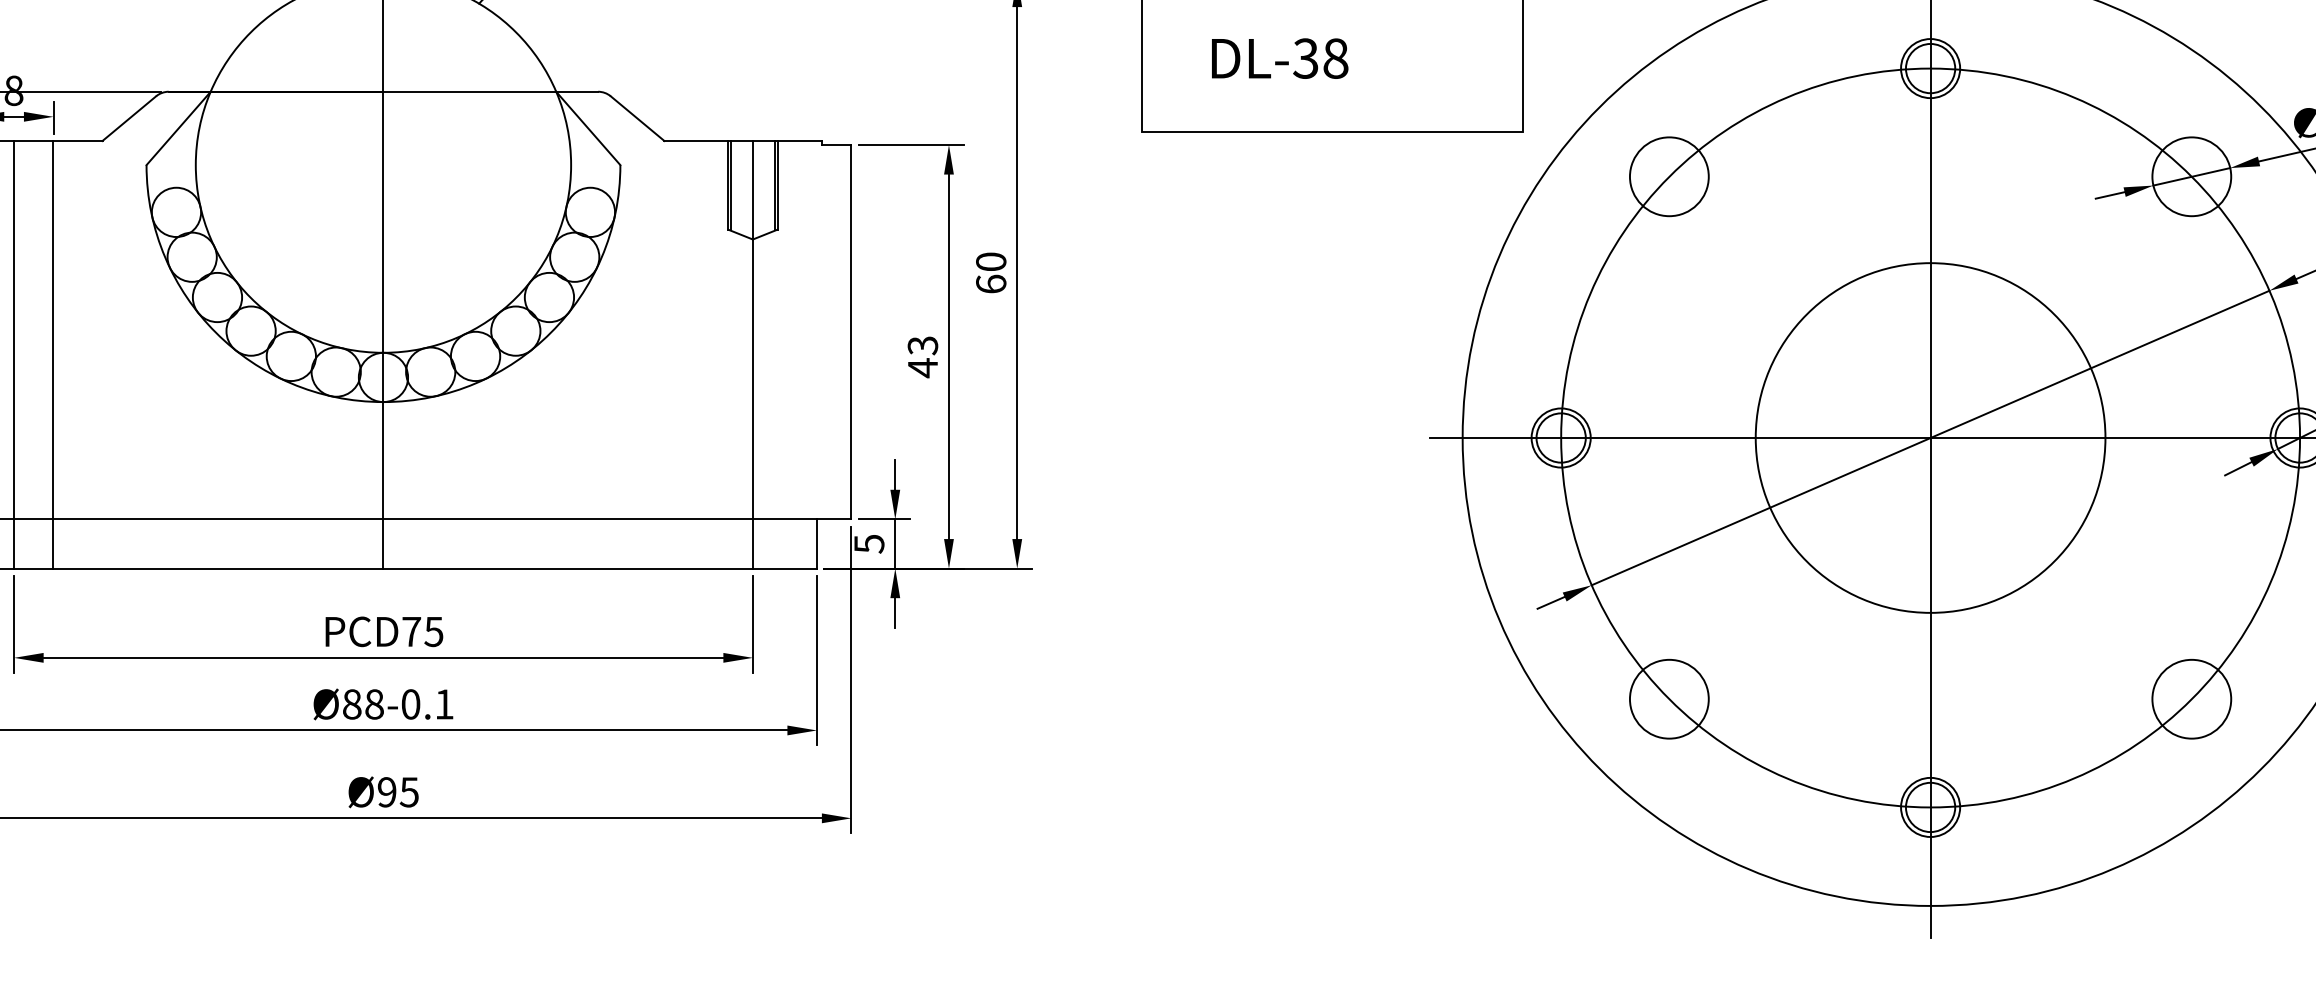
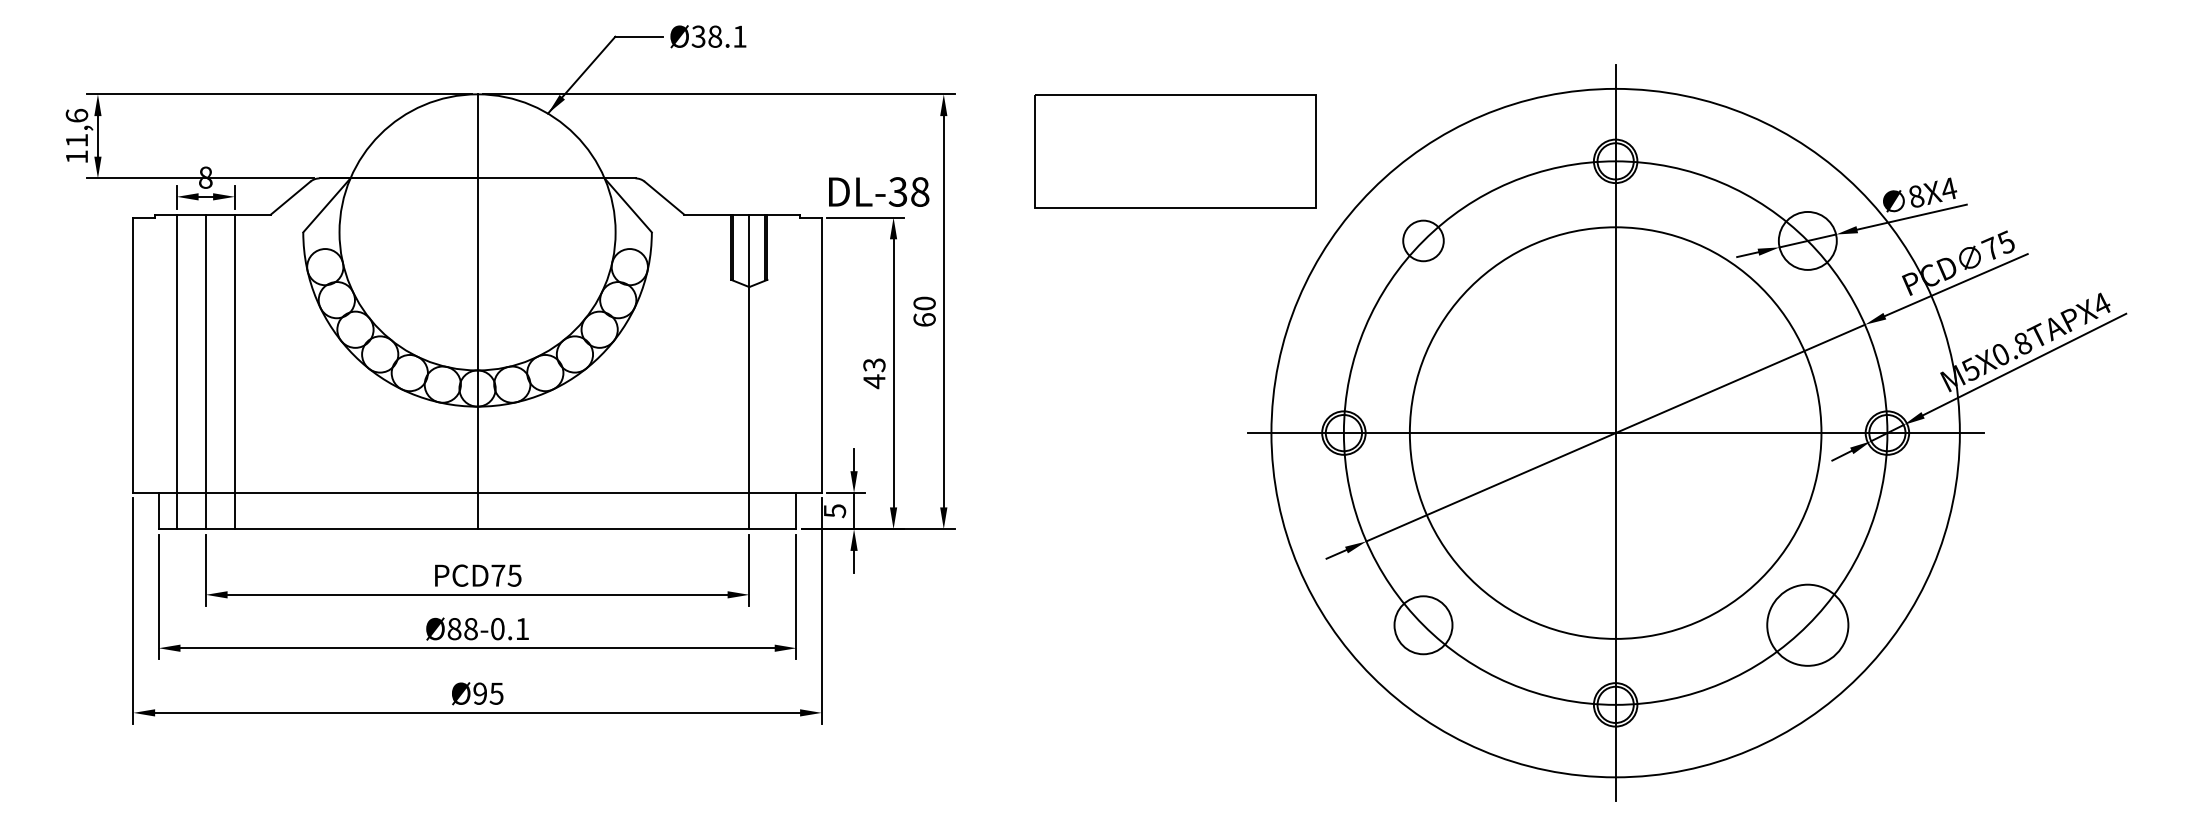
text: (1280, 57) -> (879, 191), moved
circle: (1669, 176) -> (1423, 240), size x0.7
circle: (1930, 437) -> (1615, 432), size x1.6
circle: (2191, 699) -> (1807, 625), size x1.4

